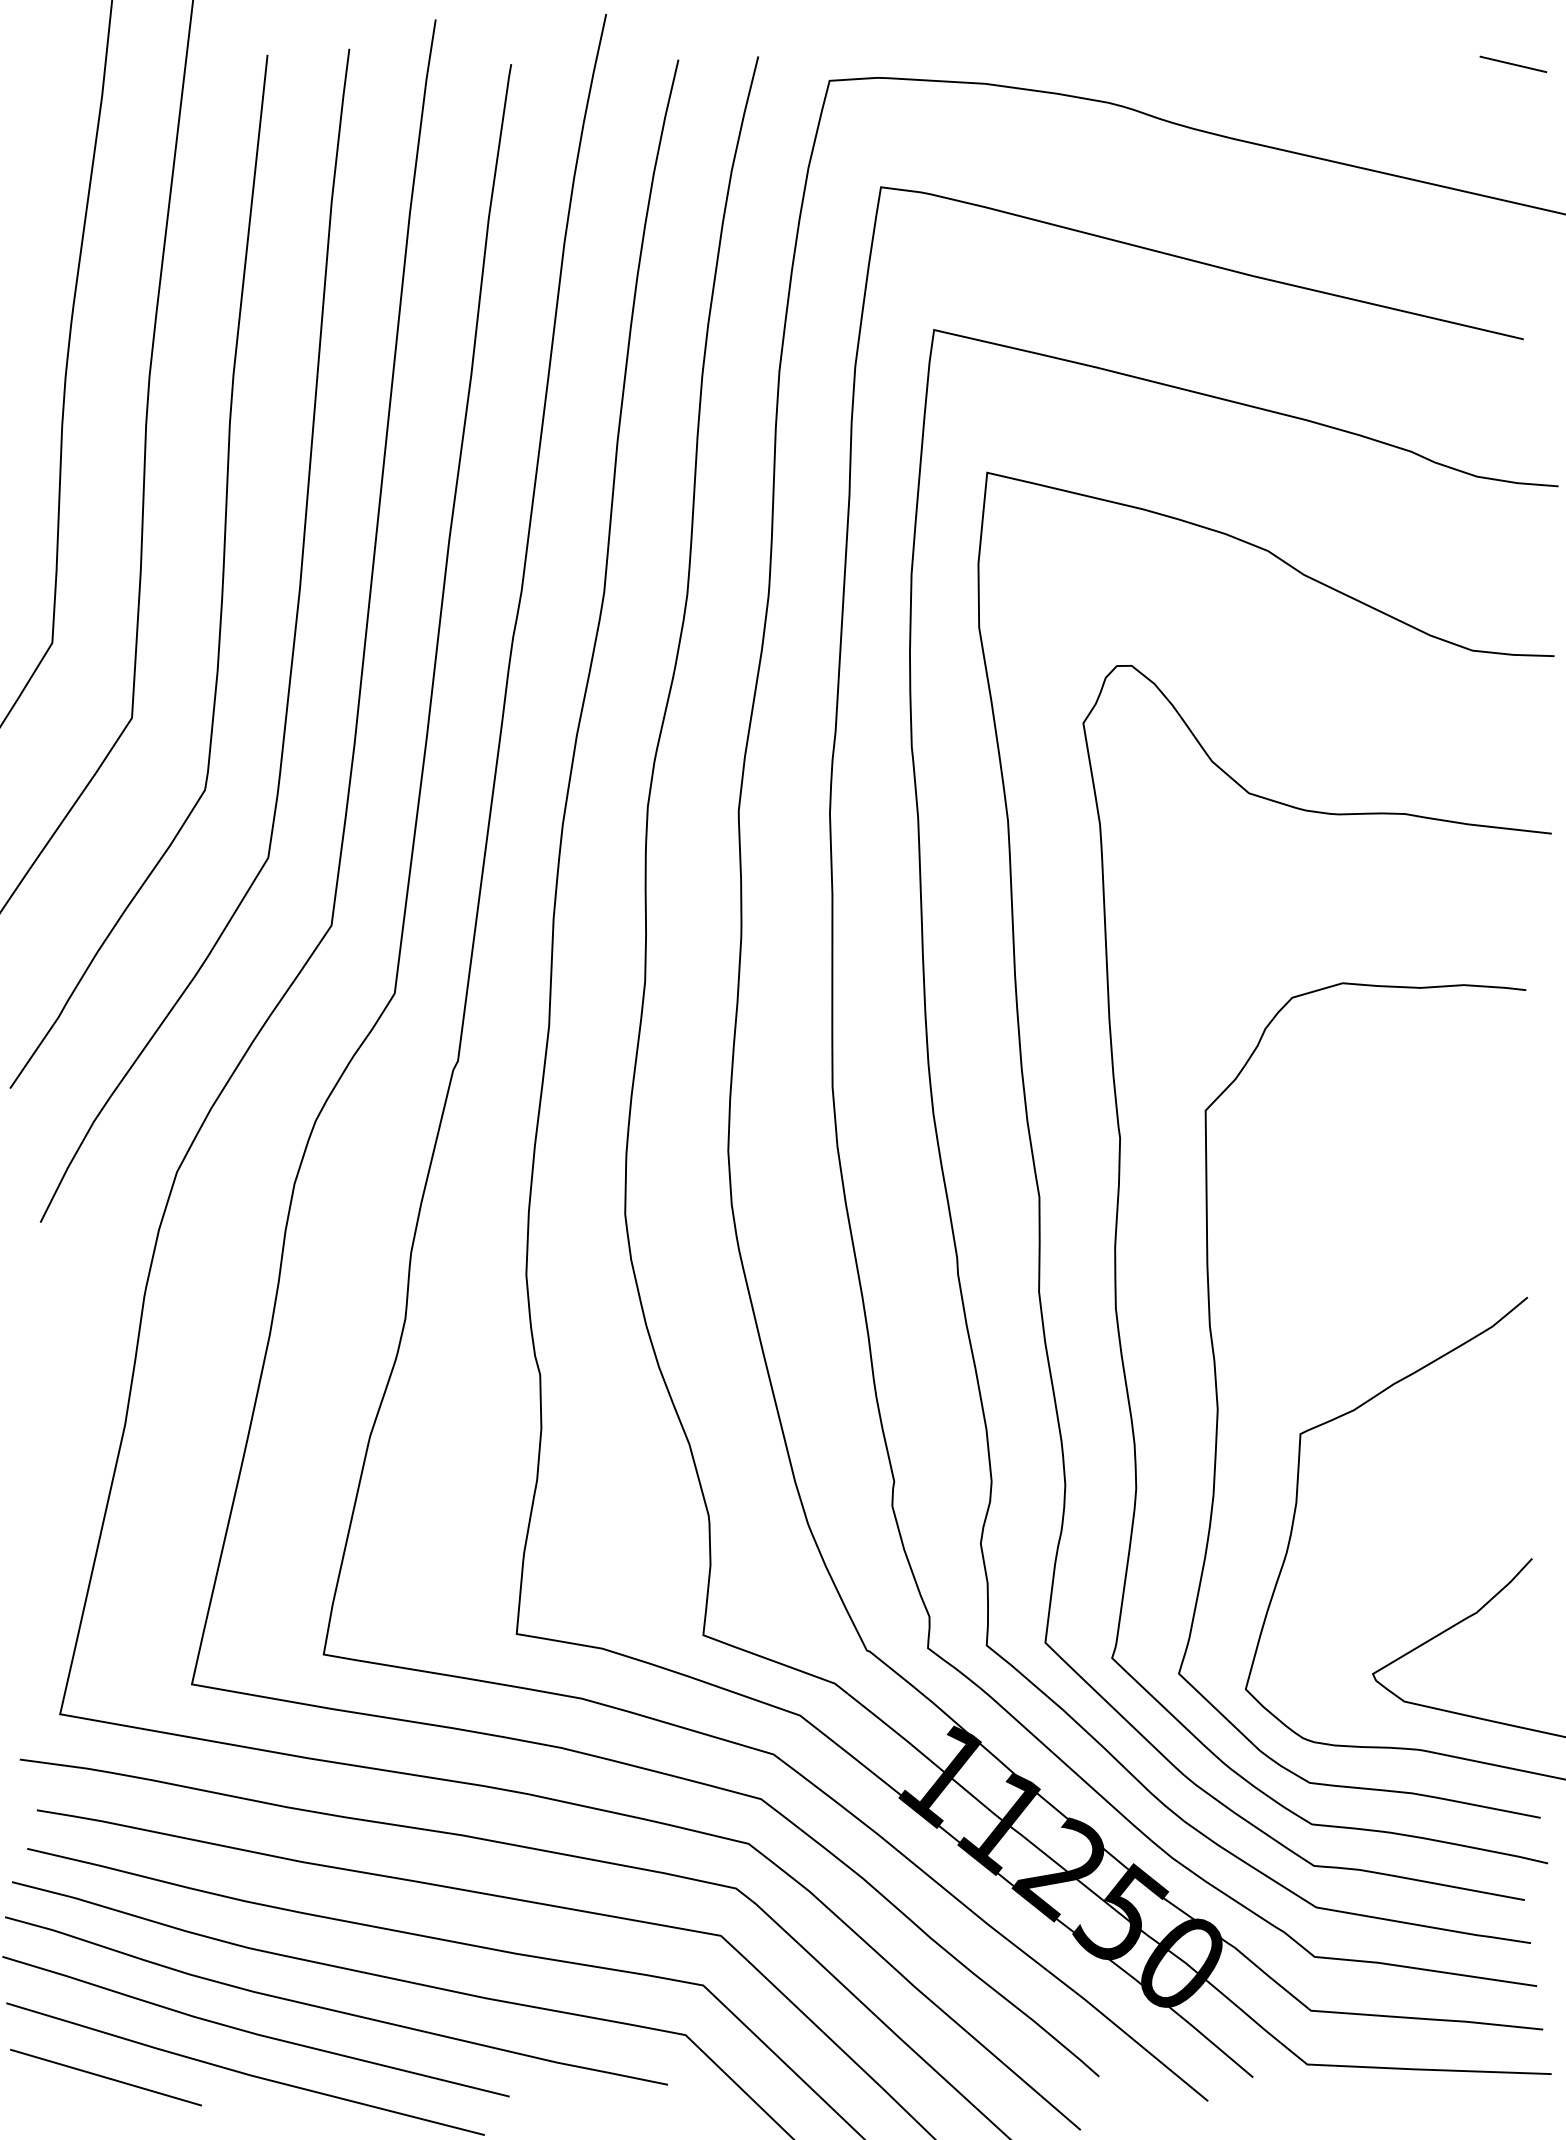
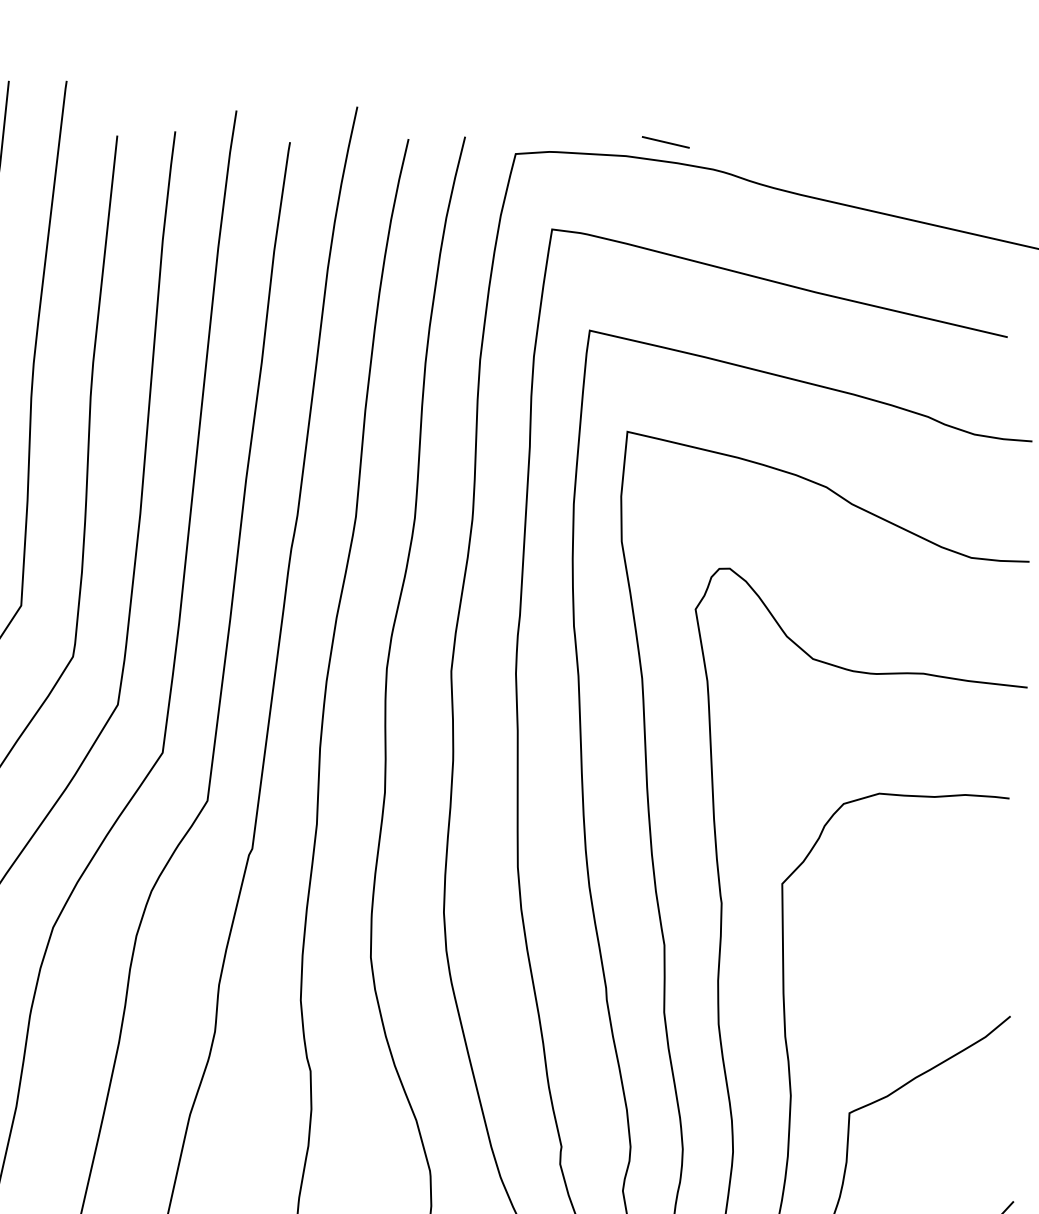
line: (1513, 64) -> (665, 142), moved

